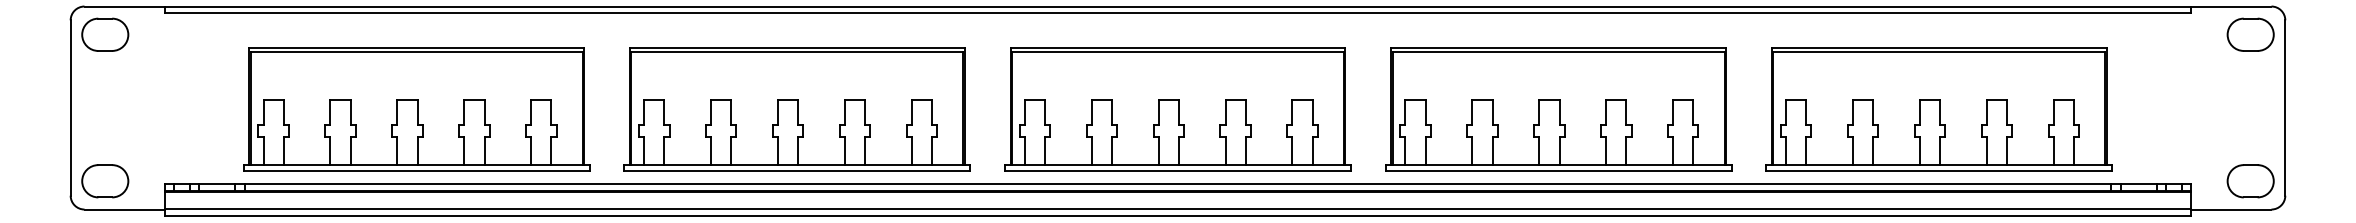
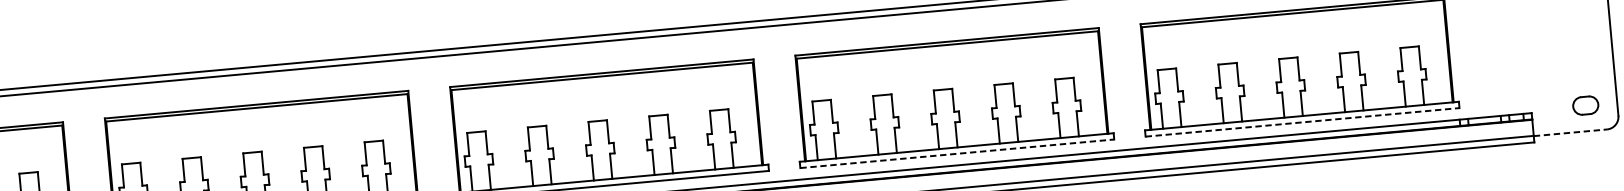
line: (1559, 171) -> (958, 153), solid -> dashed
line: (1939, 171) -> (1302, 122), solid -> dashed
part: (2250, 181) -> (1585, 105), size x0.6
line: (2231, 209) -> (1570, 132), solid -> dashed

